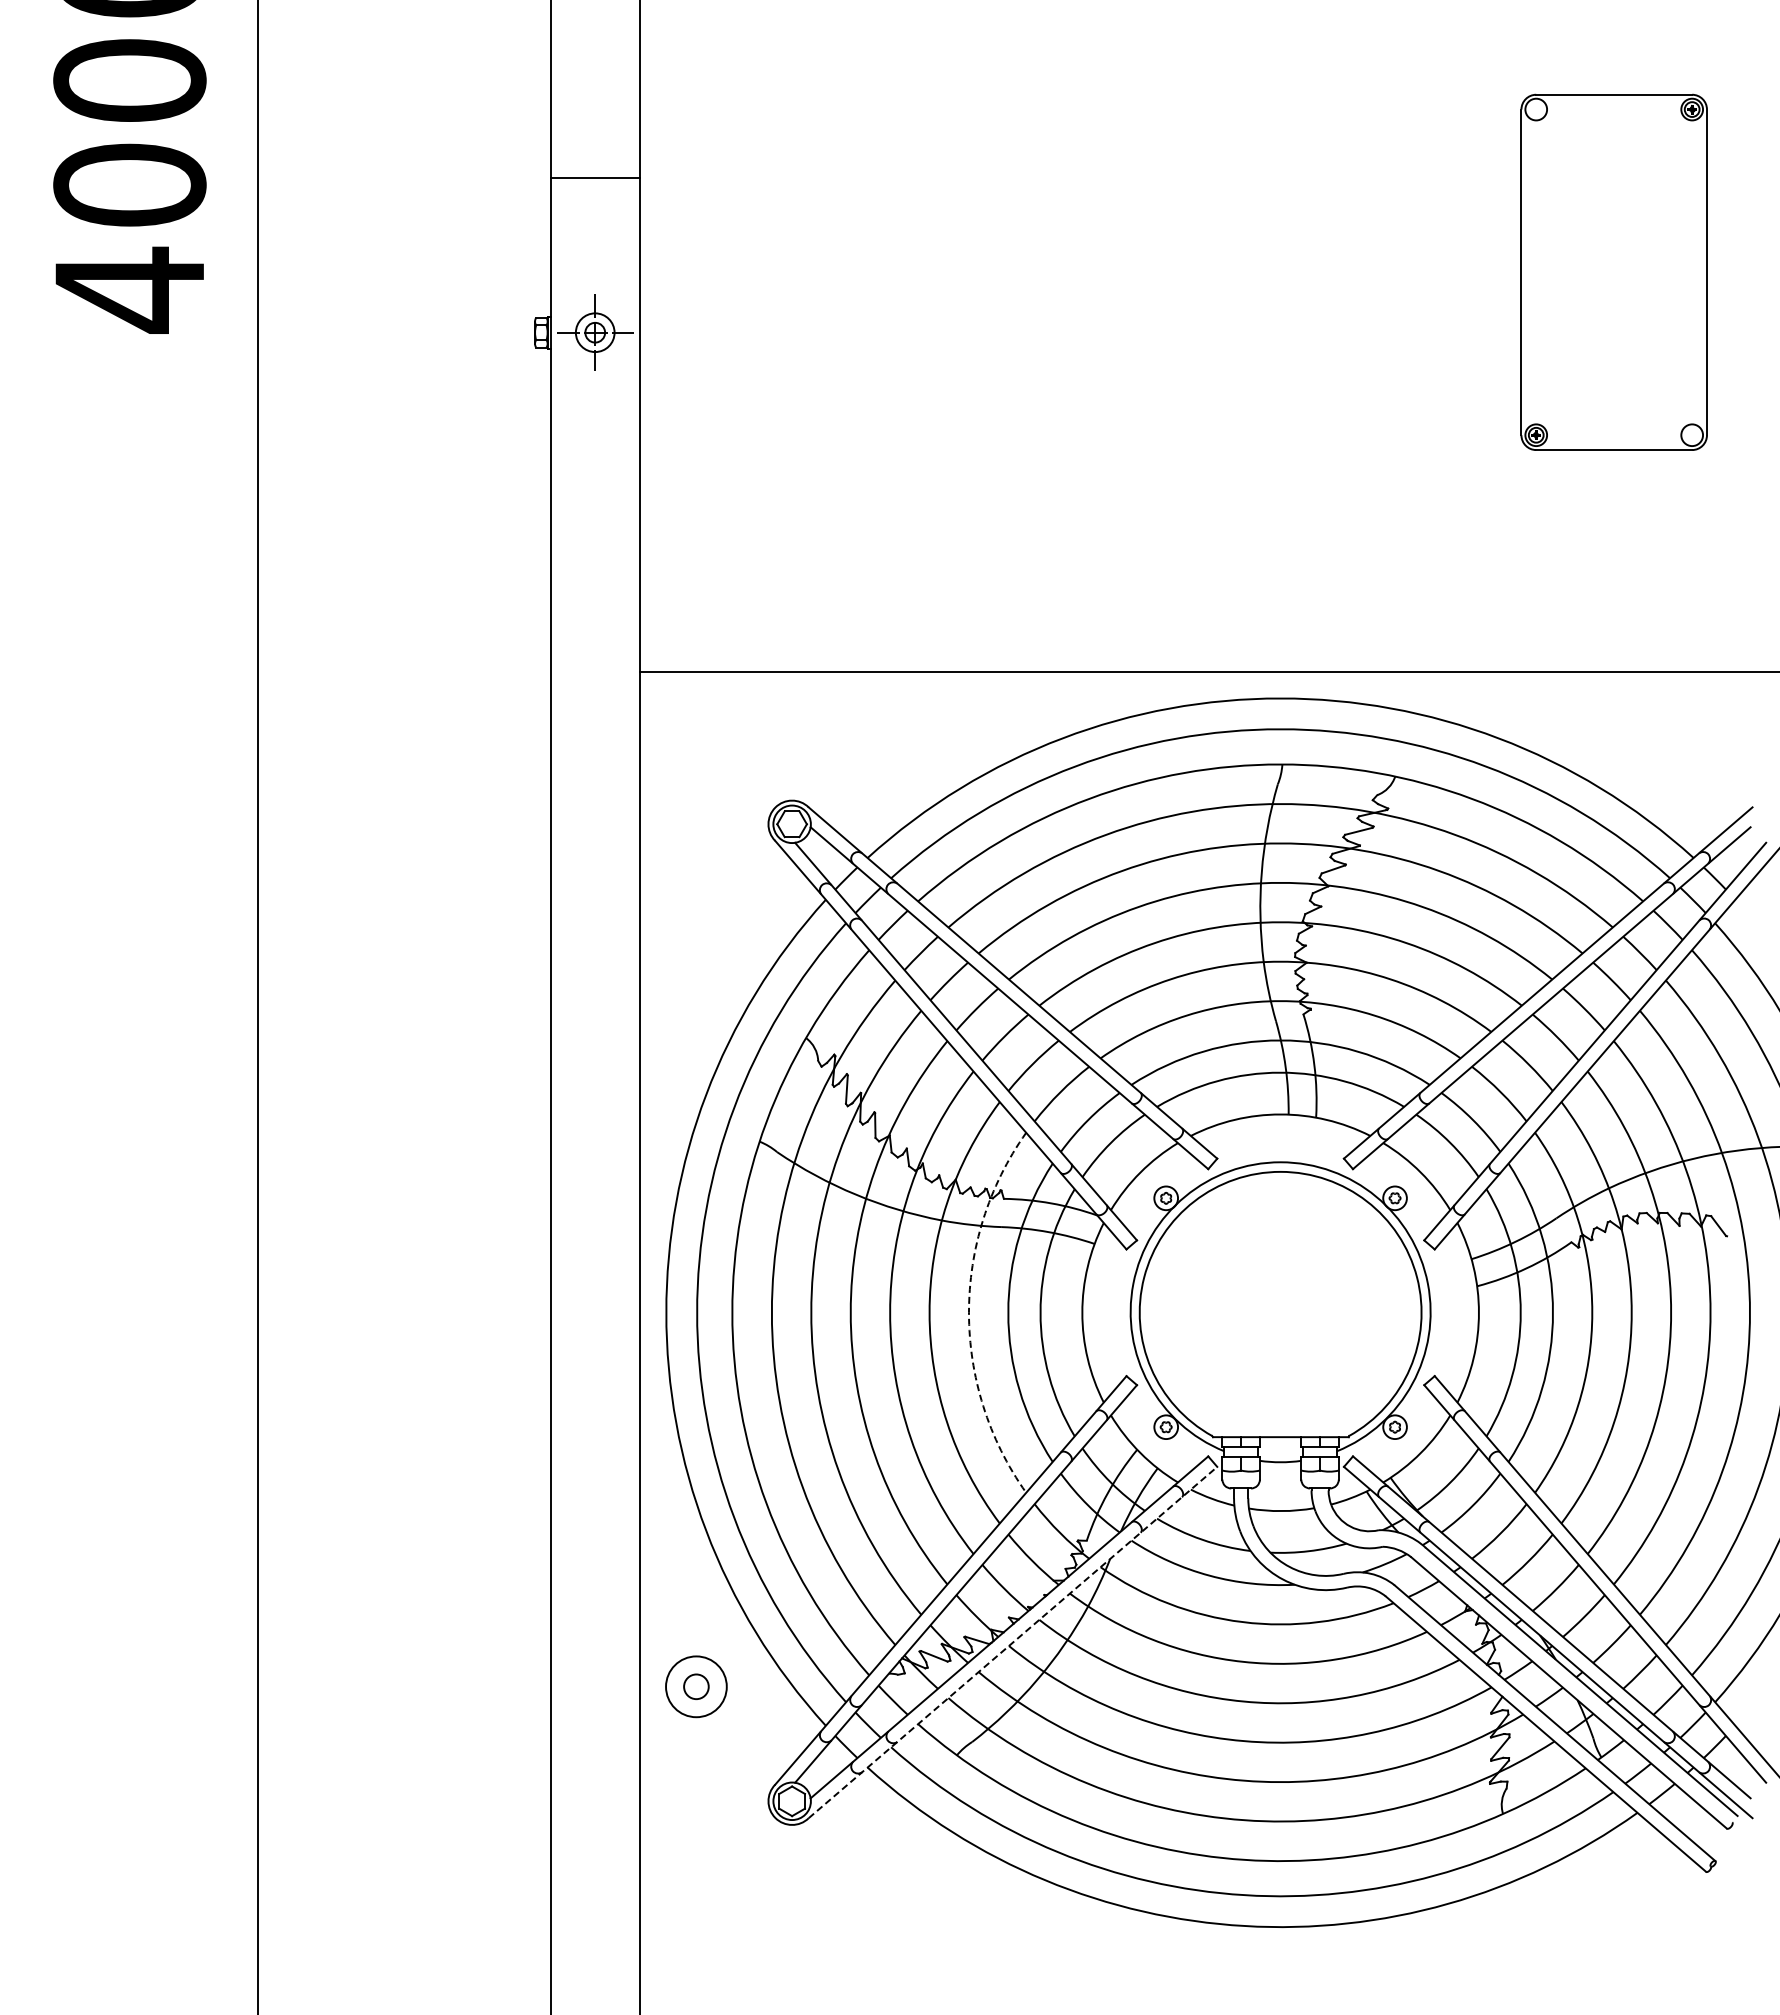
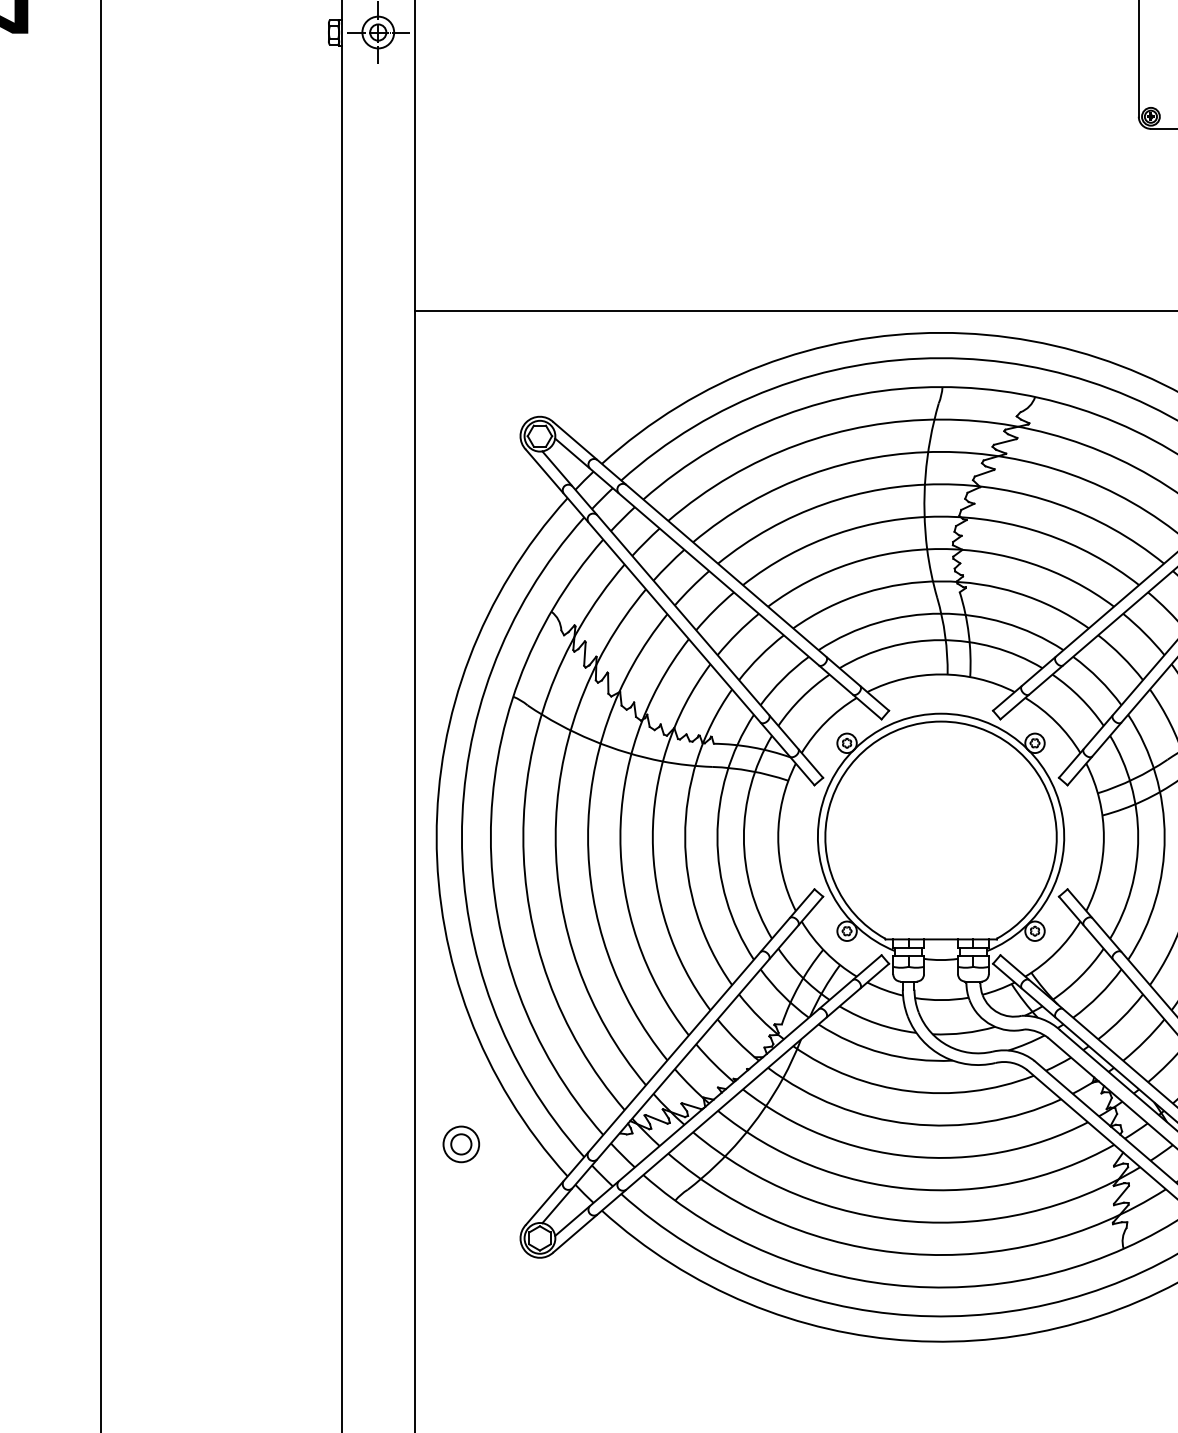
arc: (968, 1312) -> (684, 837), dashed -> solid
line: (1013, 1642) -> (721, 1108), dashed -> solid
circle: (696, 1686) -> (461, 1144), size x0.71

